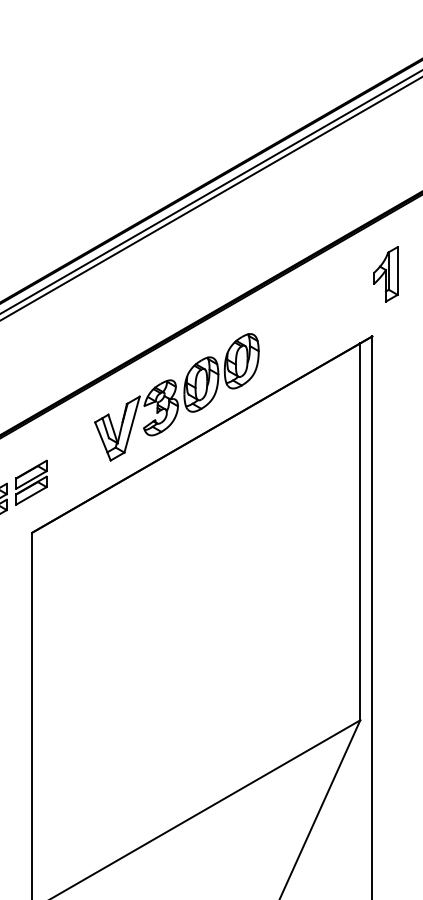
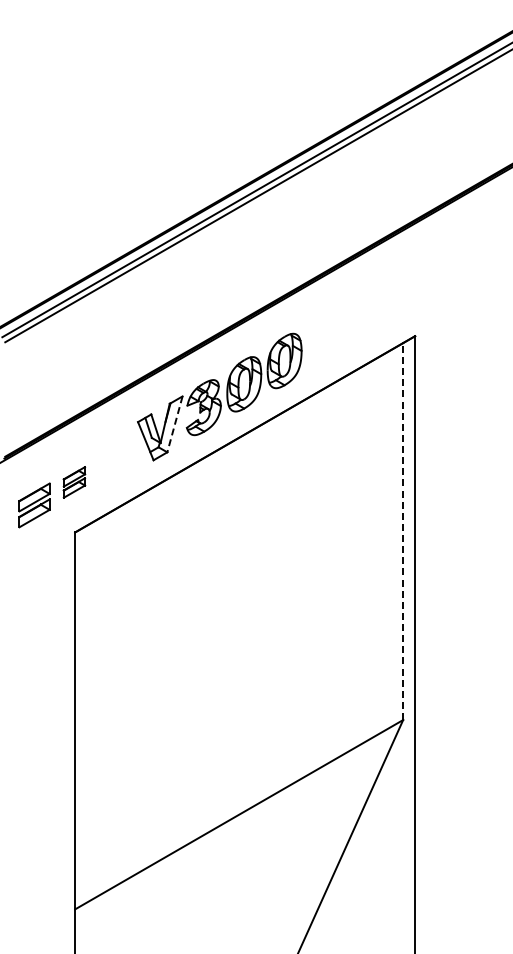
part: (385, 273) -> (428, 273), removed
line: (131, 424) -> (174, 424), solid -> dashed
part: (31, 482) -> (74, 482), size x0.7
line: (360, 531) -> (403, 531), solid -> dashed

